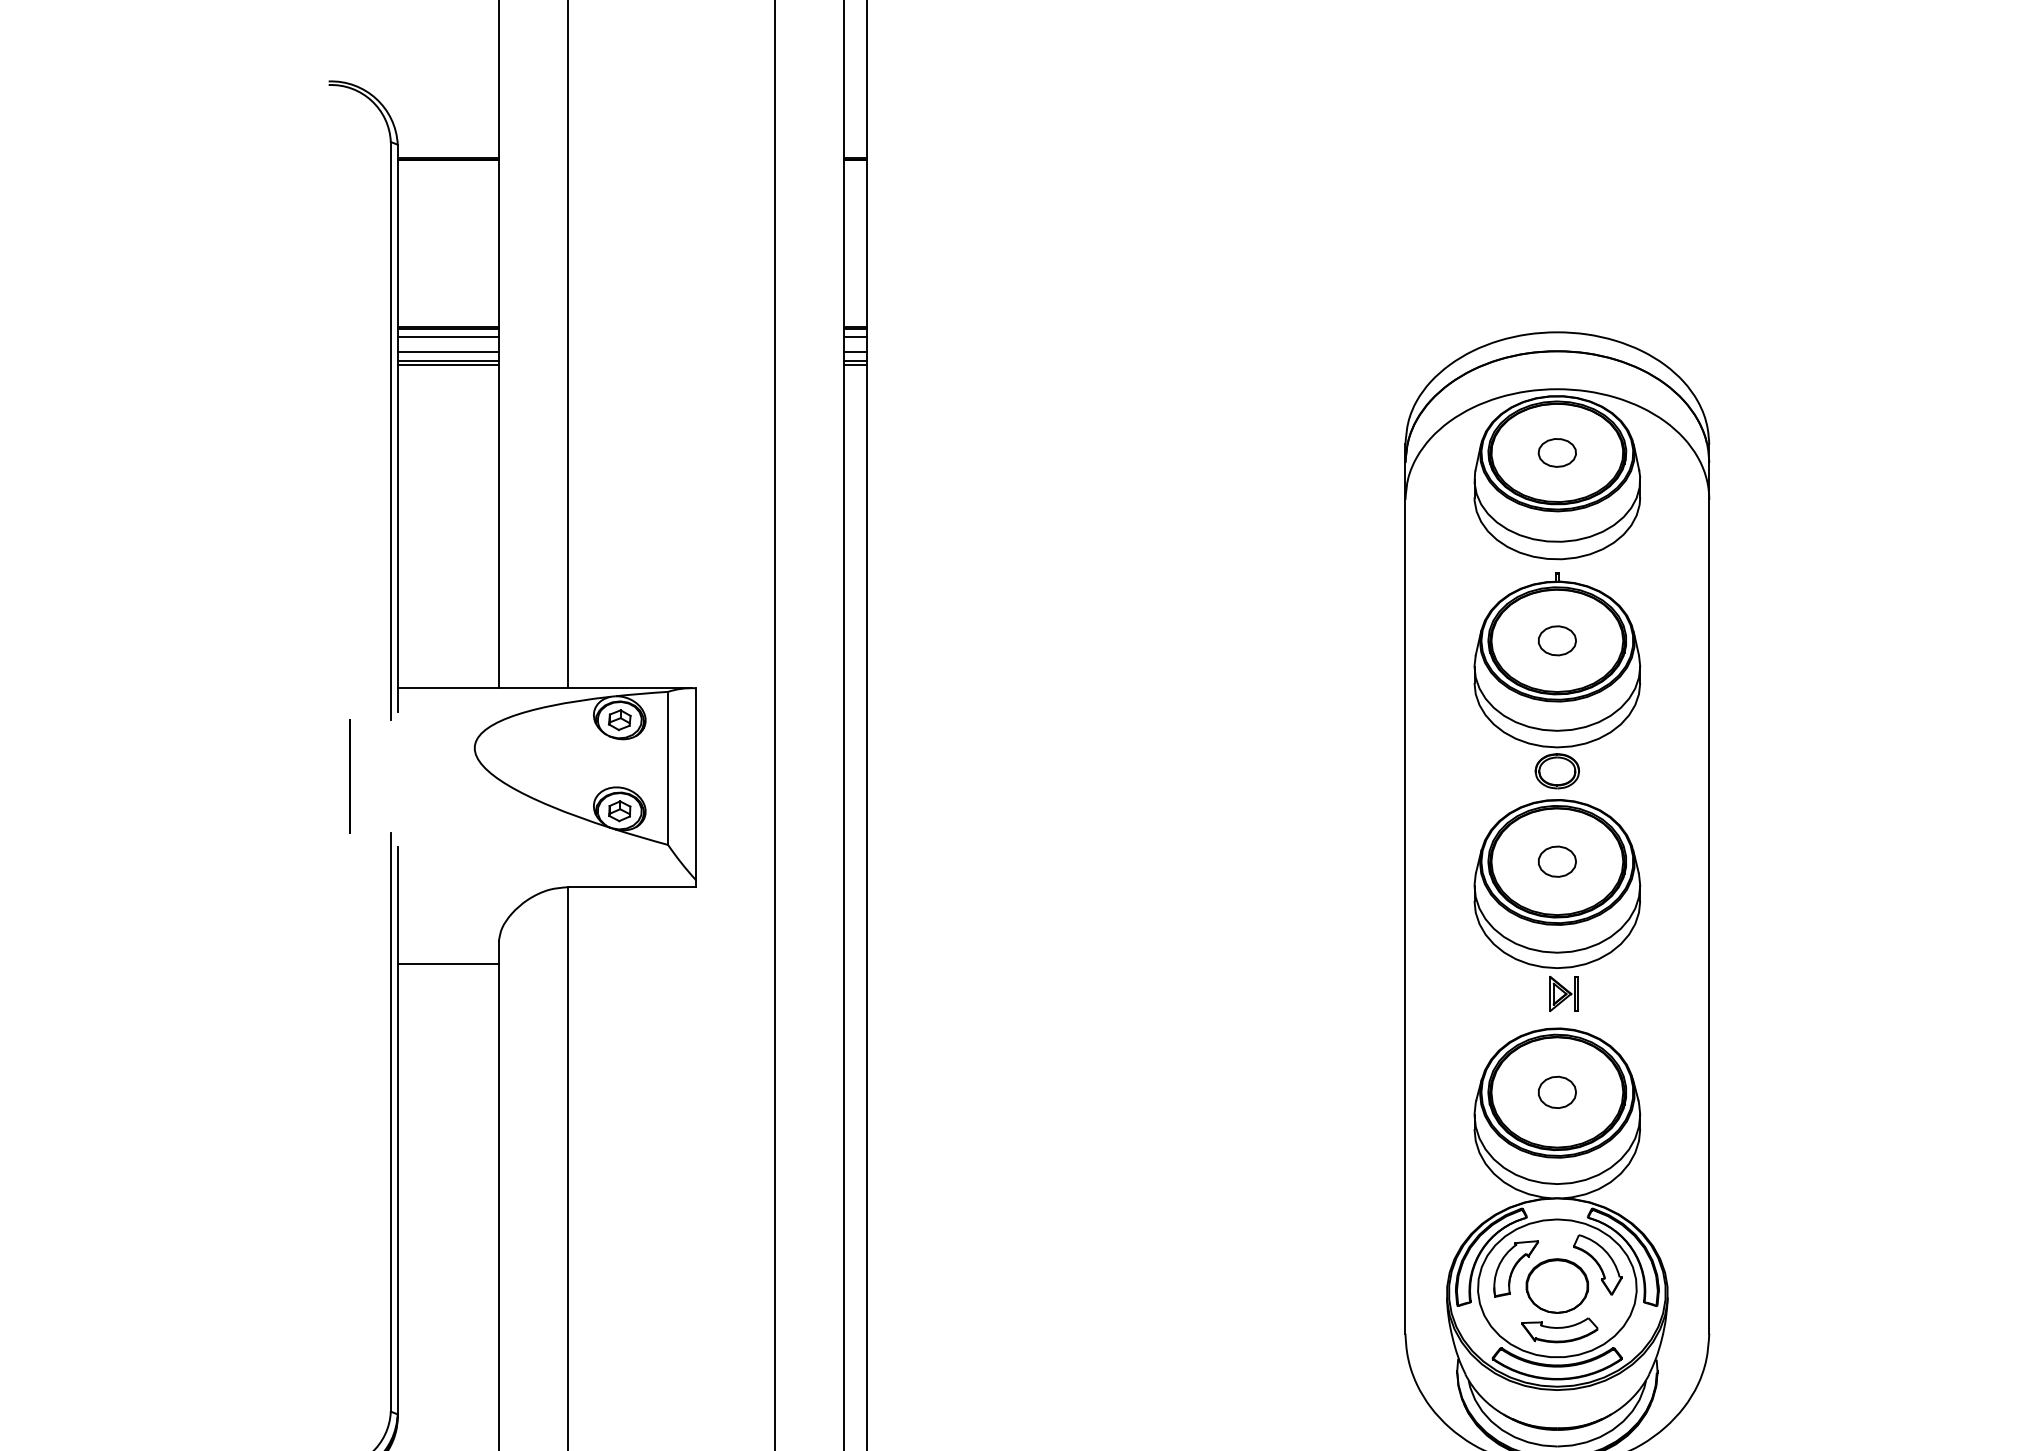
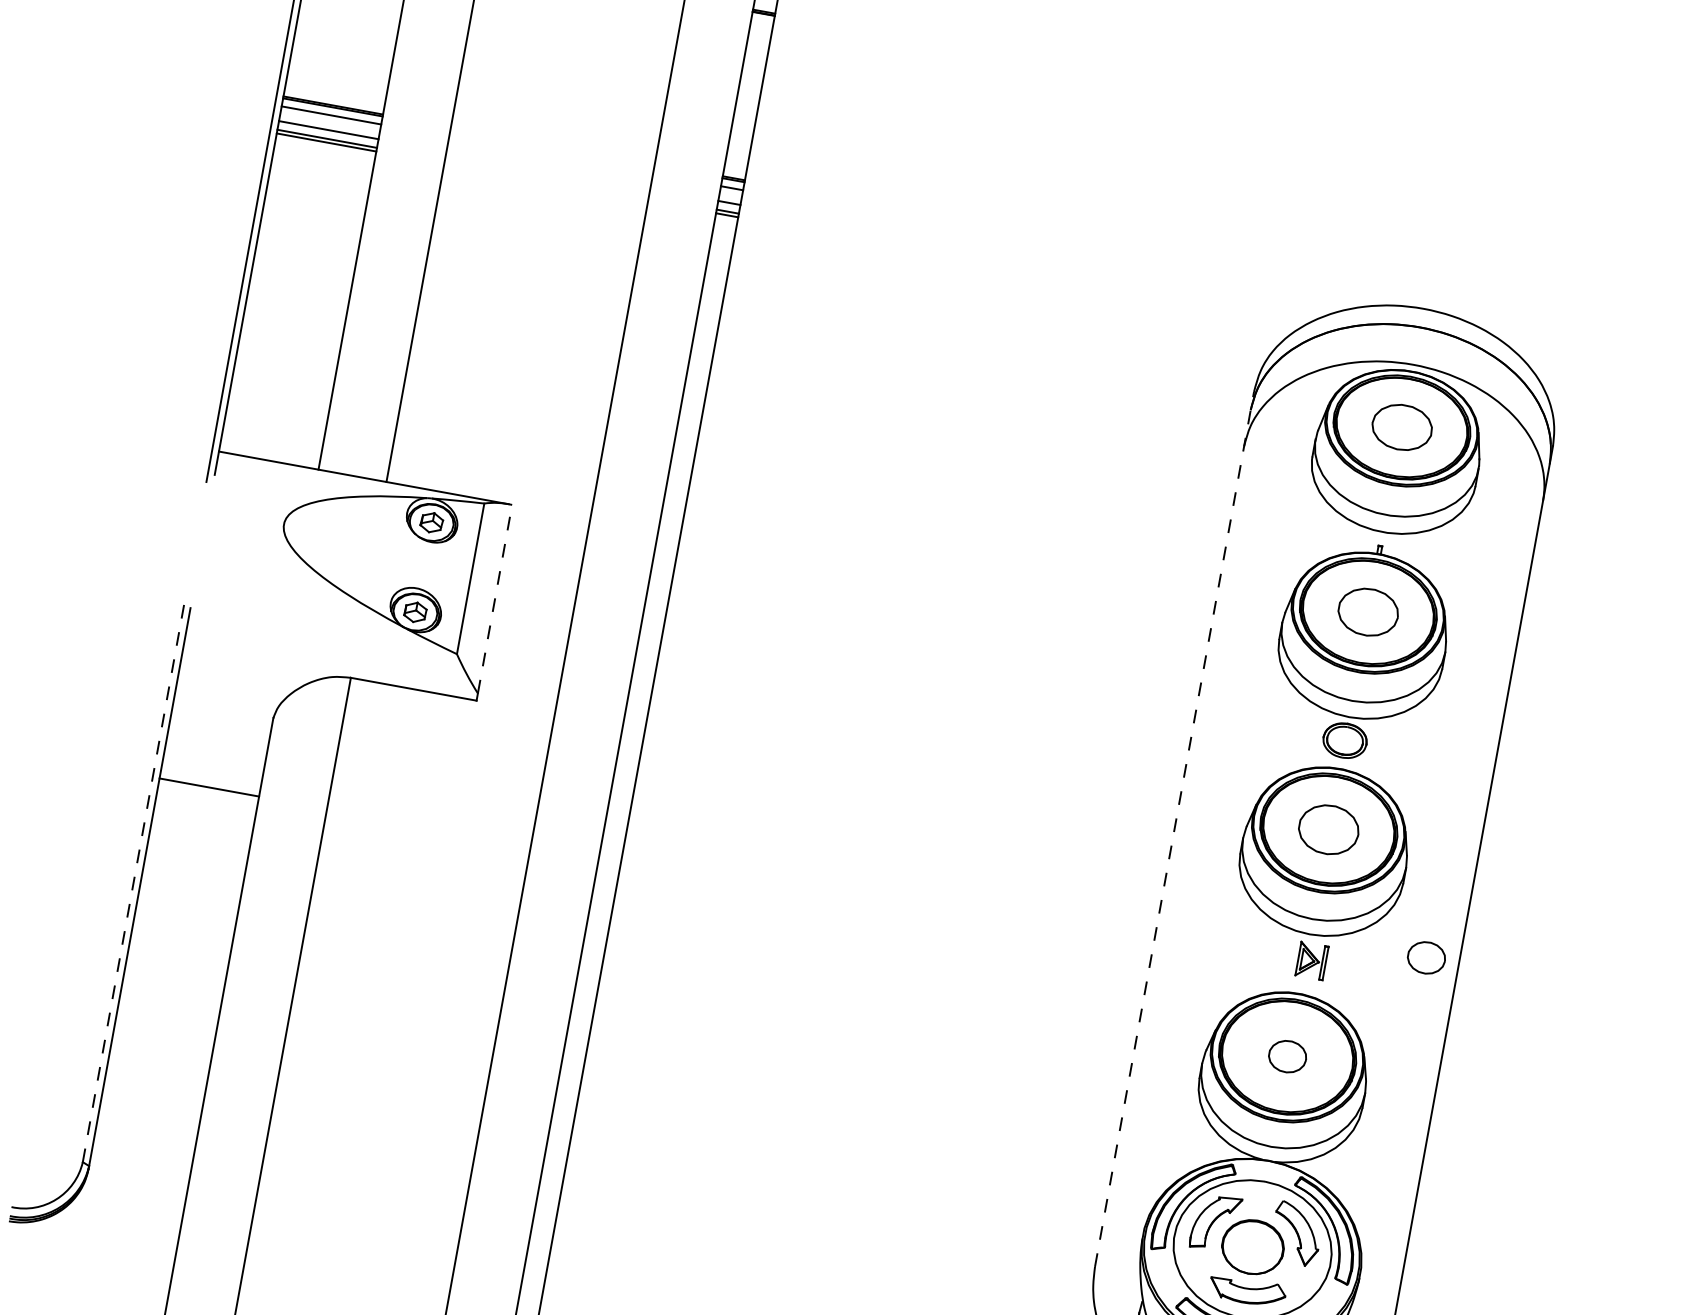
part: (1556, 452) -> (1401, 426), size x1.6
part: (1557, 640) -> (1368, 612), size x1.6
line: (349, 776) -> (155, 529), removed
line: (695, 784) -> (494, 599), solid -> dashed
part: (1557, 861) -> (1329, 829), size x1.6
line: (1405, 889) -> (1174, 829), solid -> dashed
line: (447, 964) -> (208, 787), moved
part: (1676, 969) -> (1426, 957), added
line: (390, 1121) -> (134, 876), solid -> dashed

